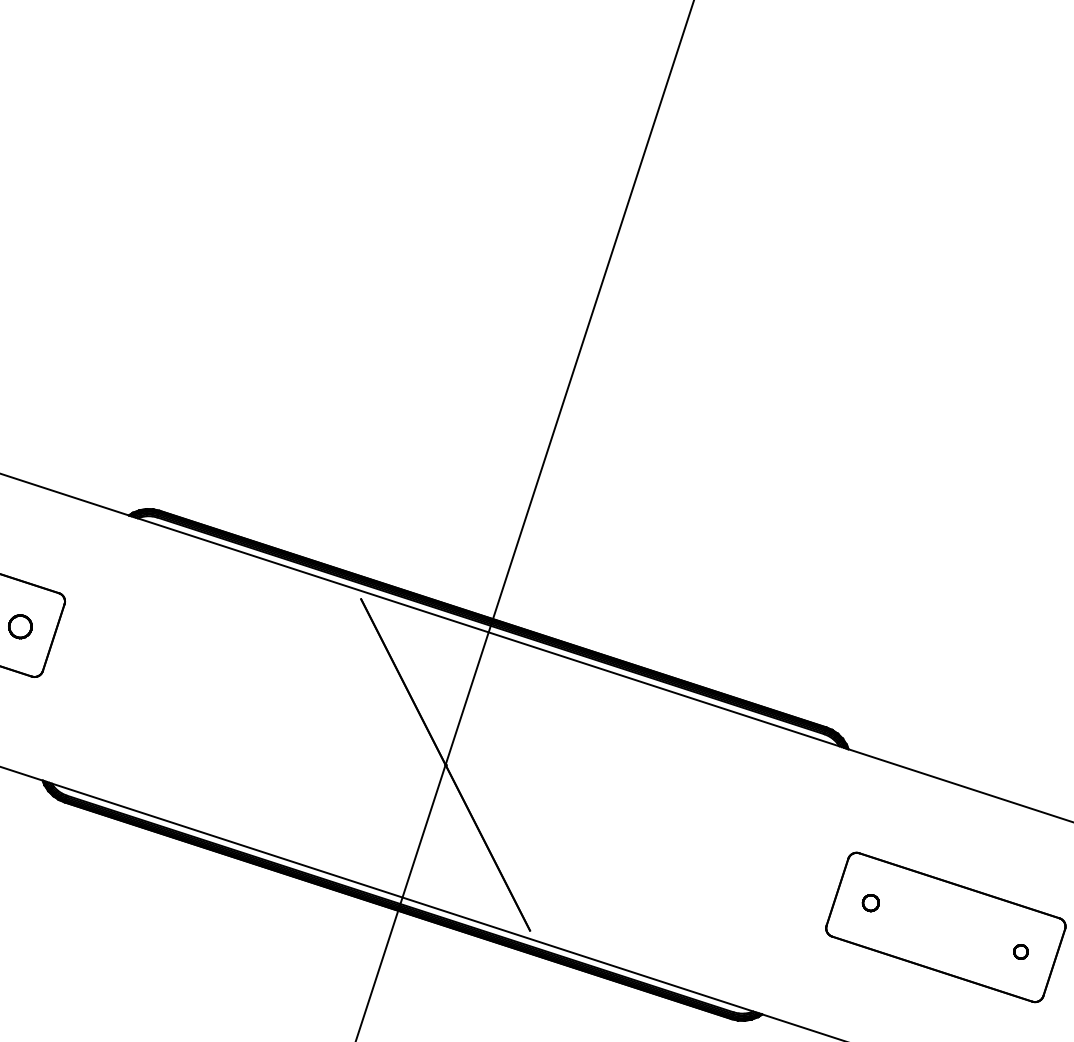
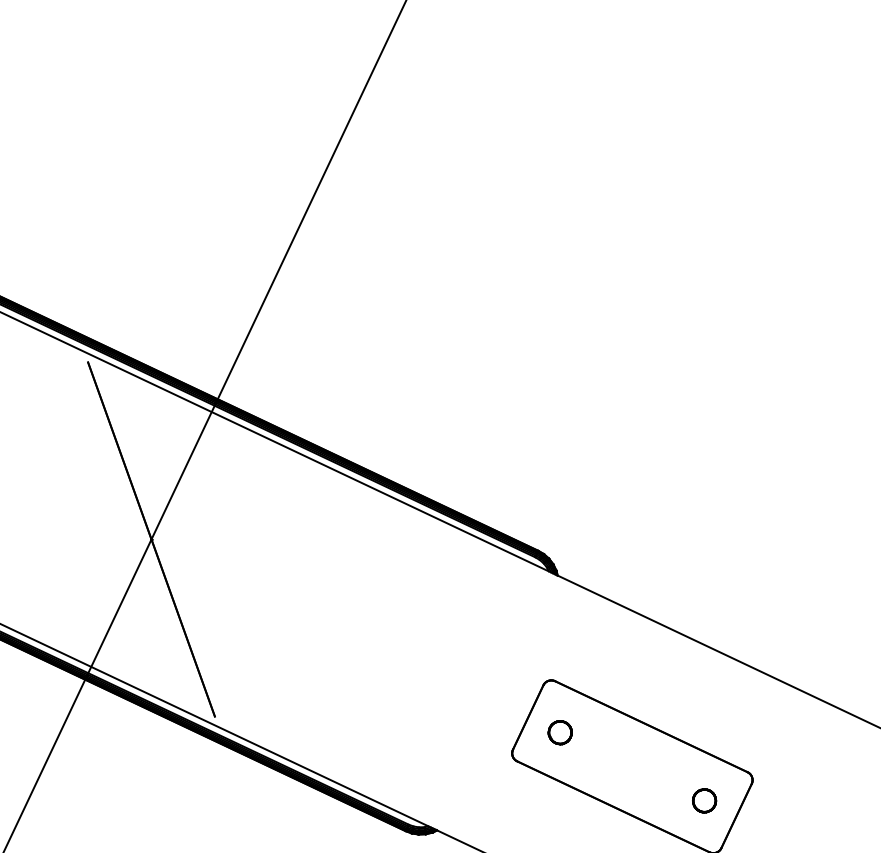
part: (870, 902) -> (559, 732), size x1.43
part: (1020, 951) -> (704, 800), size x1.67

